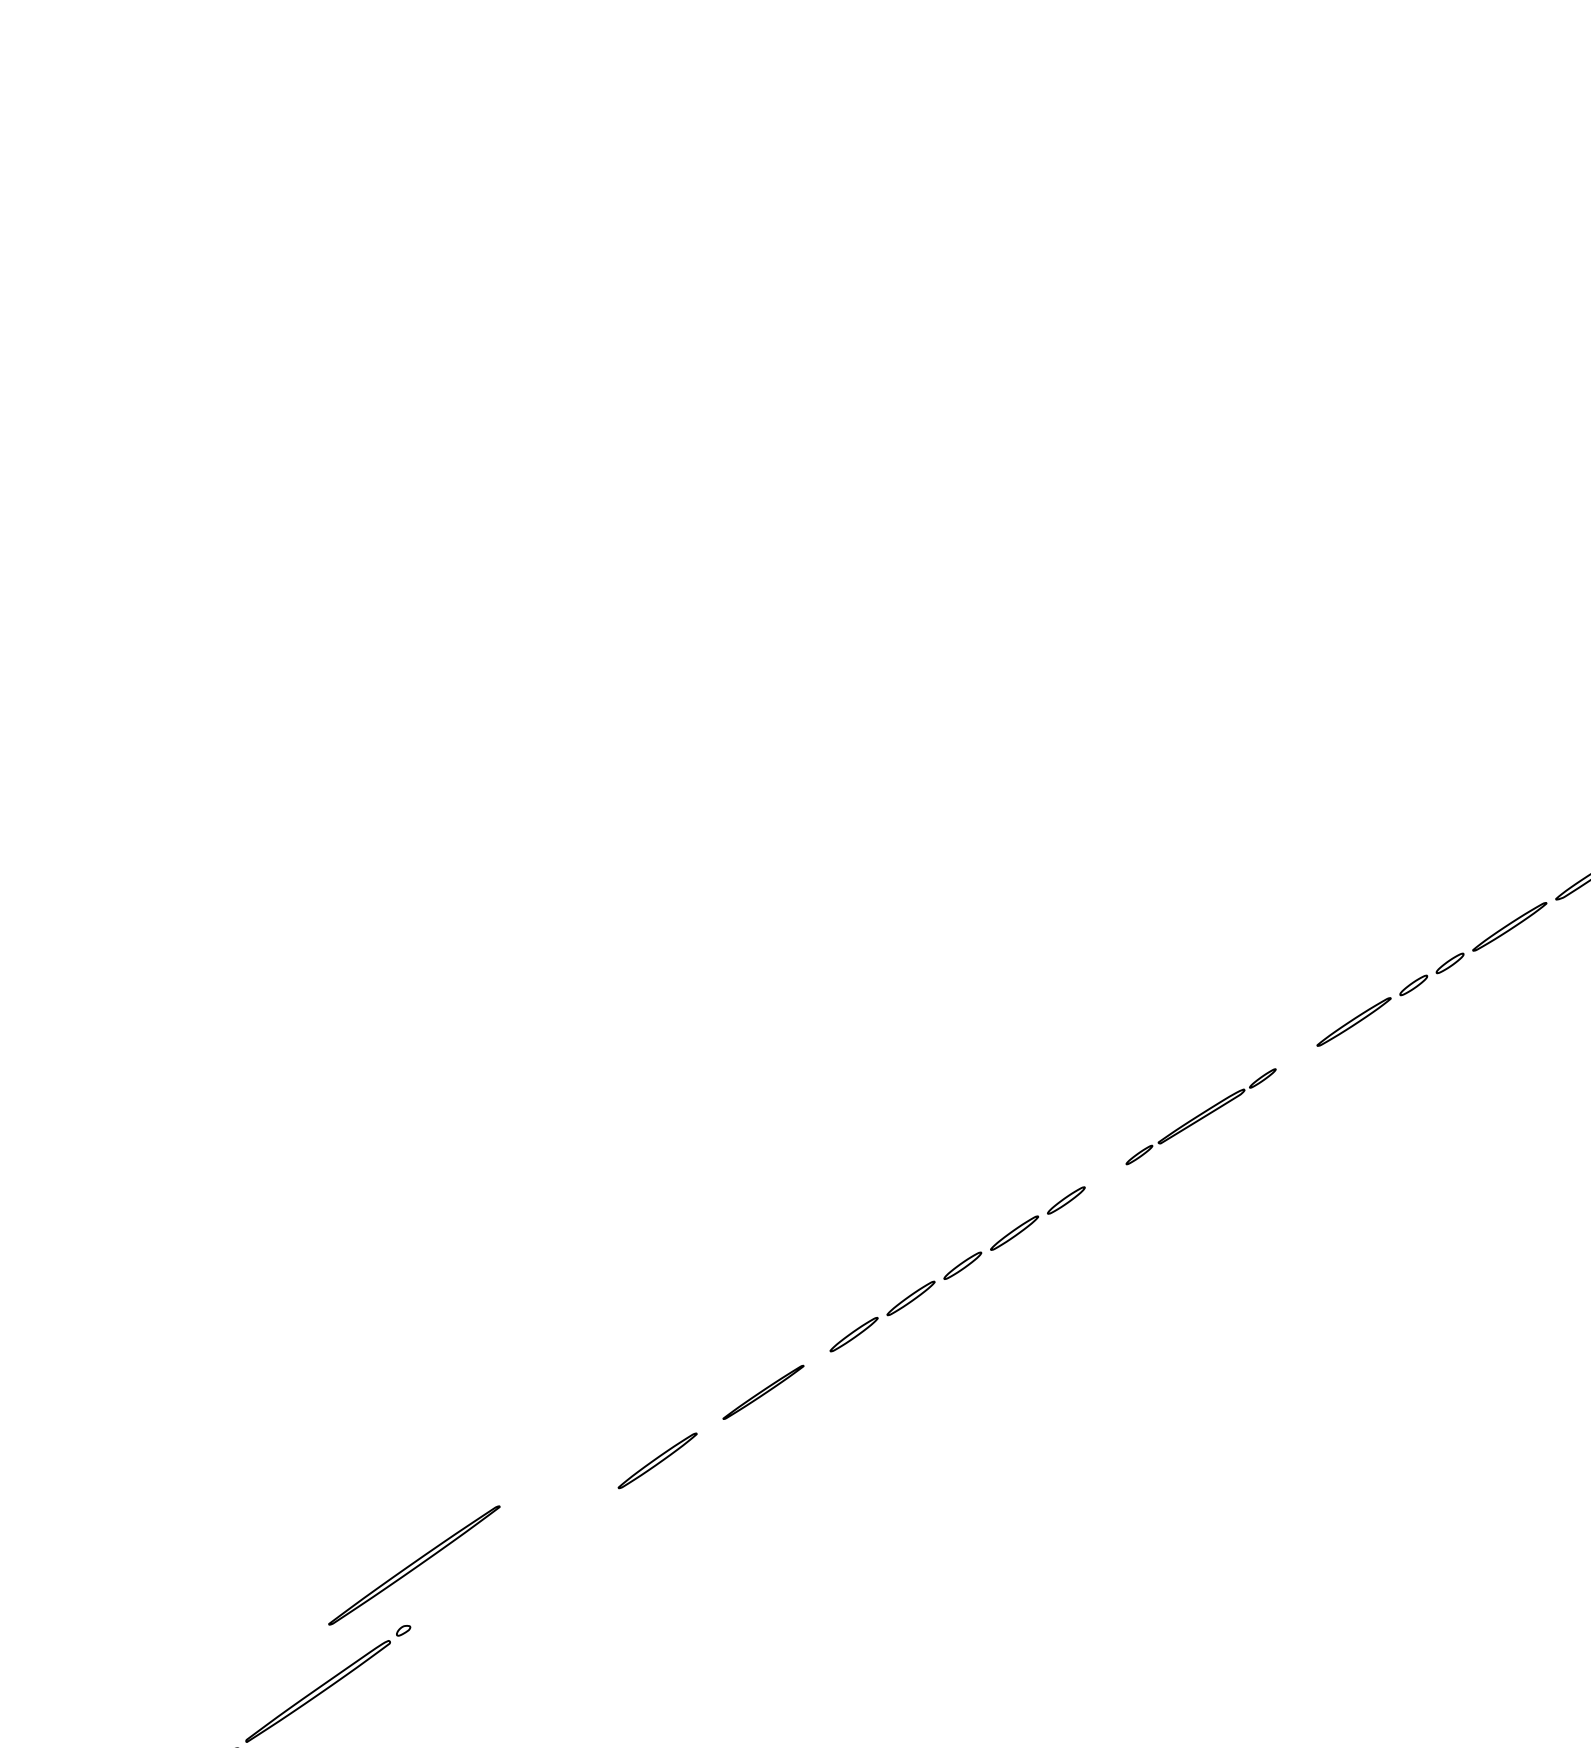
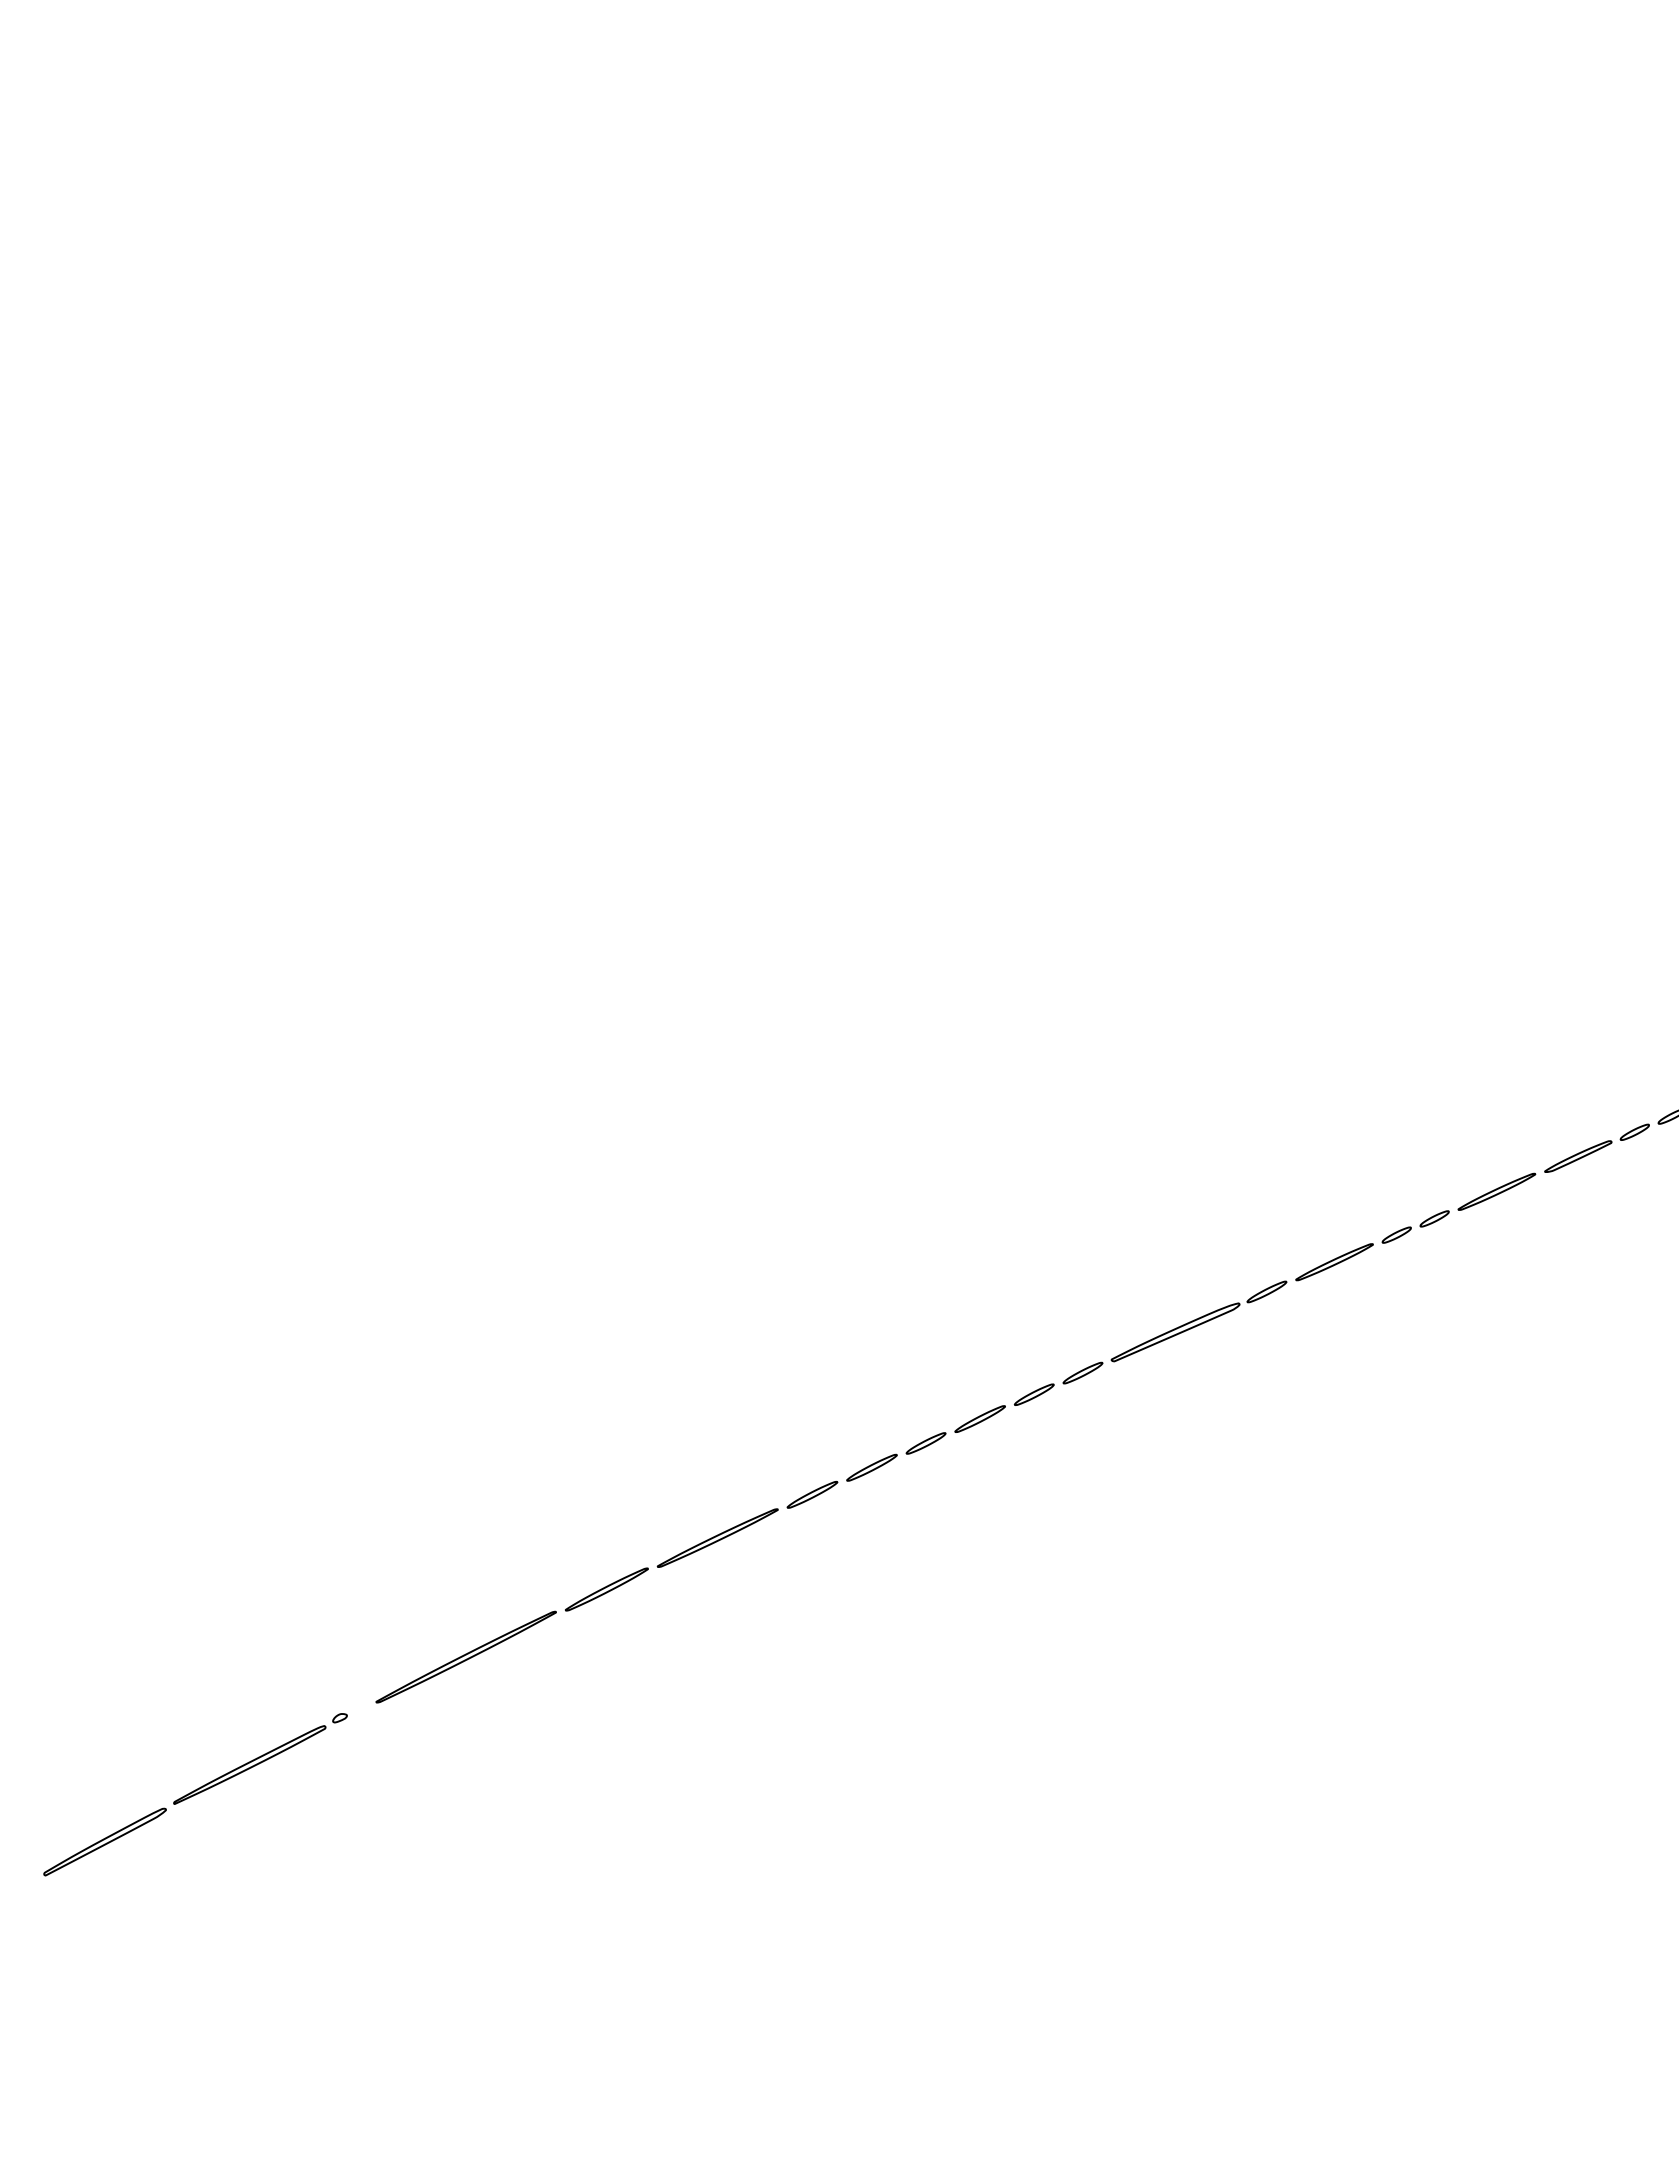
part: (1200, 1116) -> (1174, 1332), size x1.43
part: (763, 1391) -> (717, 1537), size x1.43
part: (413, 1564) -> (465, 1656), moved

